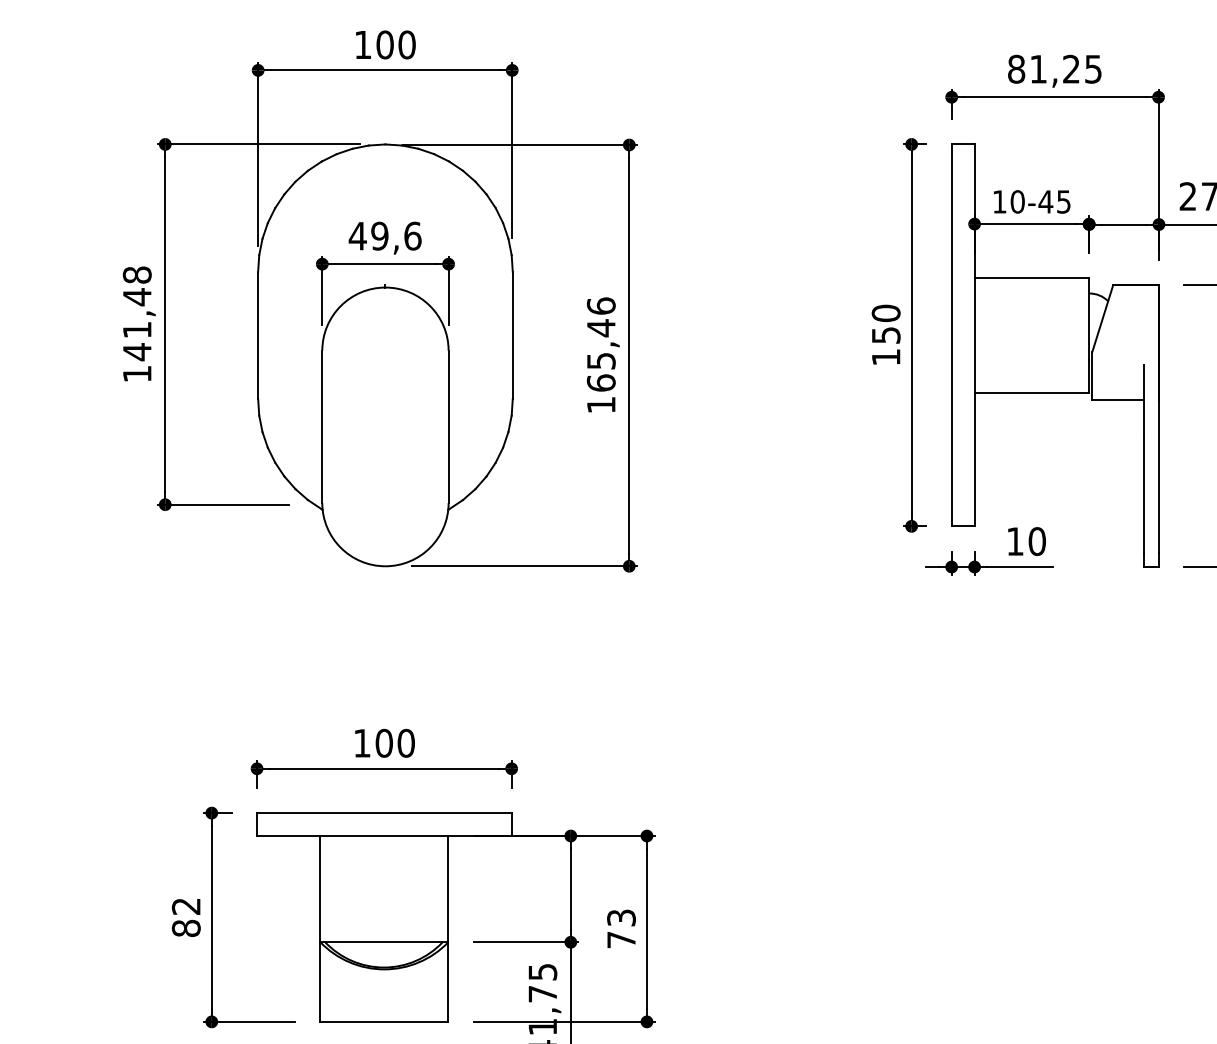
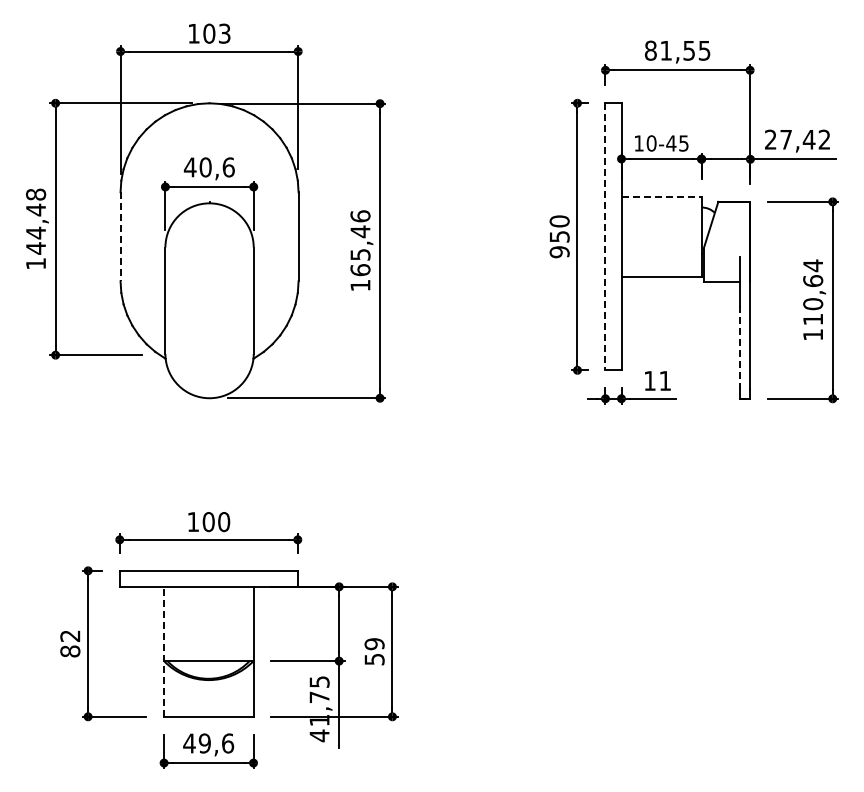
text: (406, 44) -> (224, 33), 100 -> 103
text: (1070, 68) -> (688, 50), 81,25 -> 81,55
text: (379, 236) -> (205, 167), 49,6 -> 40,6
line: (1033, 277) -> (662, 196), solid -> dashed
text: (136, 329) -> (35, 232), 141,48 -> 144,48
line: (258, 334) -> (120, 236), solid -> dashed
line: (951, 334) -> (605, 236), solid -> dashed
text: (885, 357) -> (559, 252), 150 -> 950
line: (1143, 495) -> (739, 348), solid -> dashed
text: (1037, 540) -> (665, 380), 10 -> 11
line: (321, 928) -> (164, 651), solid -> dashed
text: (621, 928) -> (374, 651), 73 -> 59

